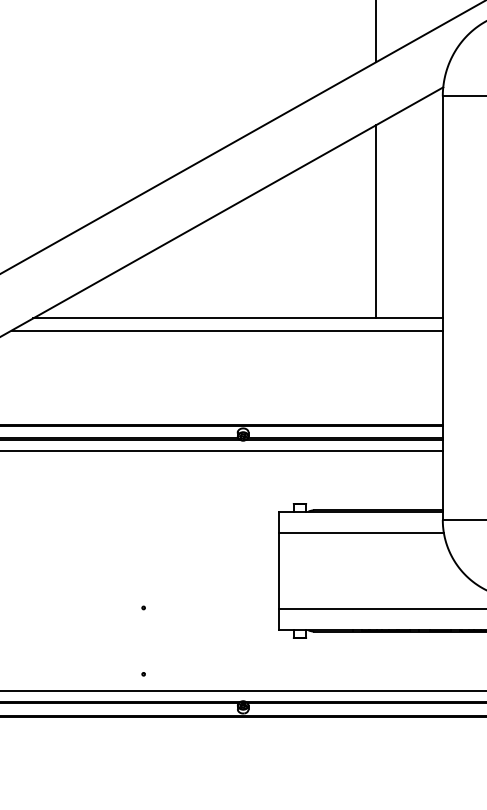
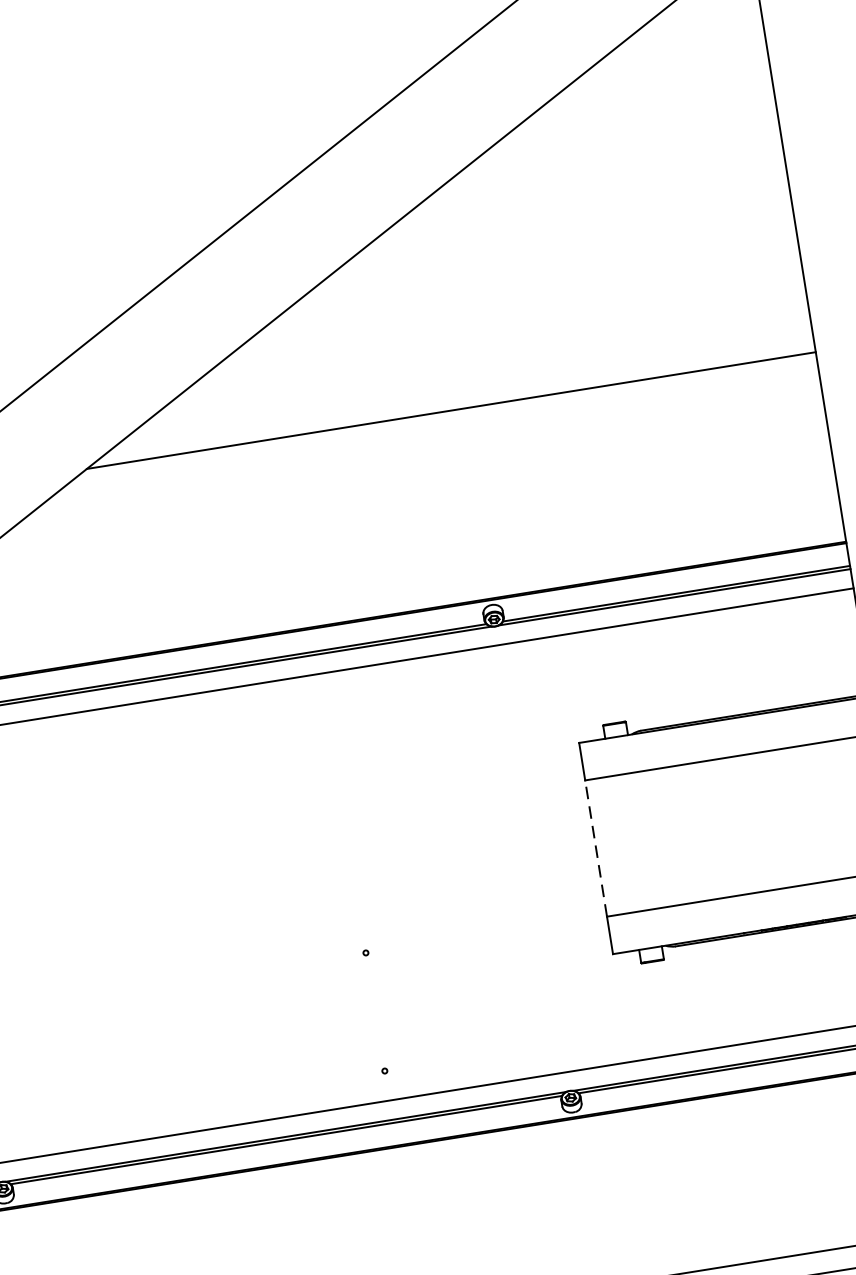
line: (376, 221) -> (670, 198), removed
line: (226, 330) -> (434, 435), removed
line: (278, 570) -> (595, 847), solid -> dashed

